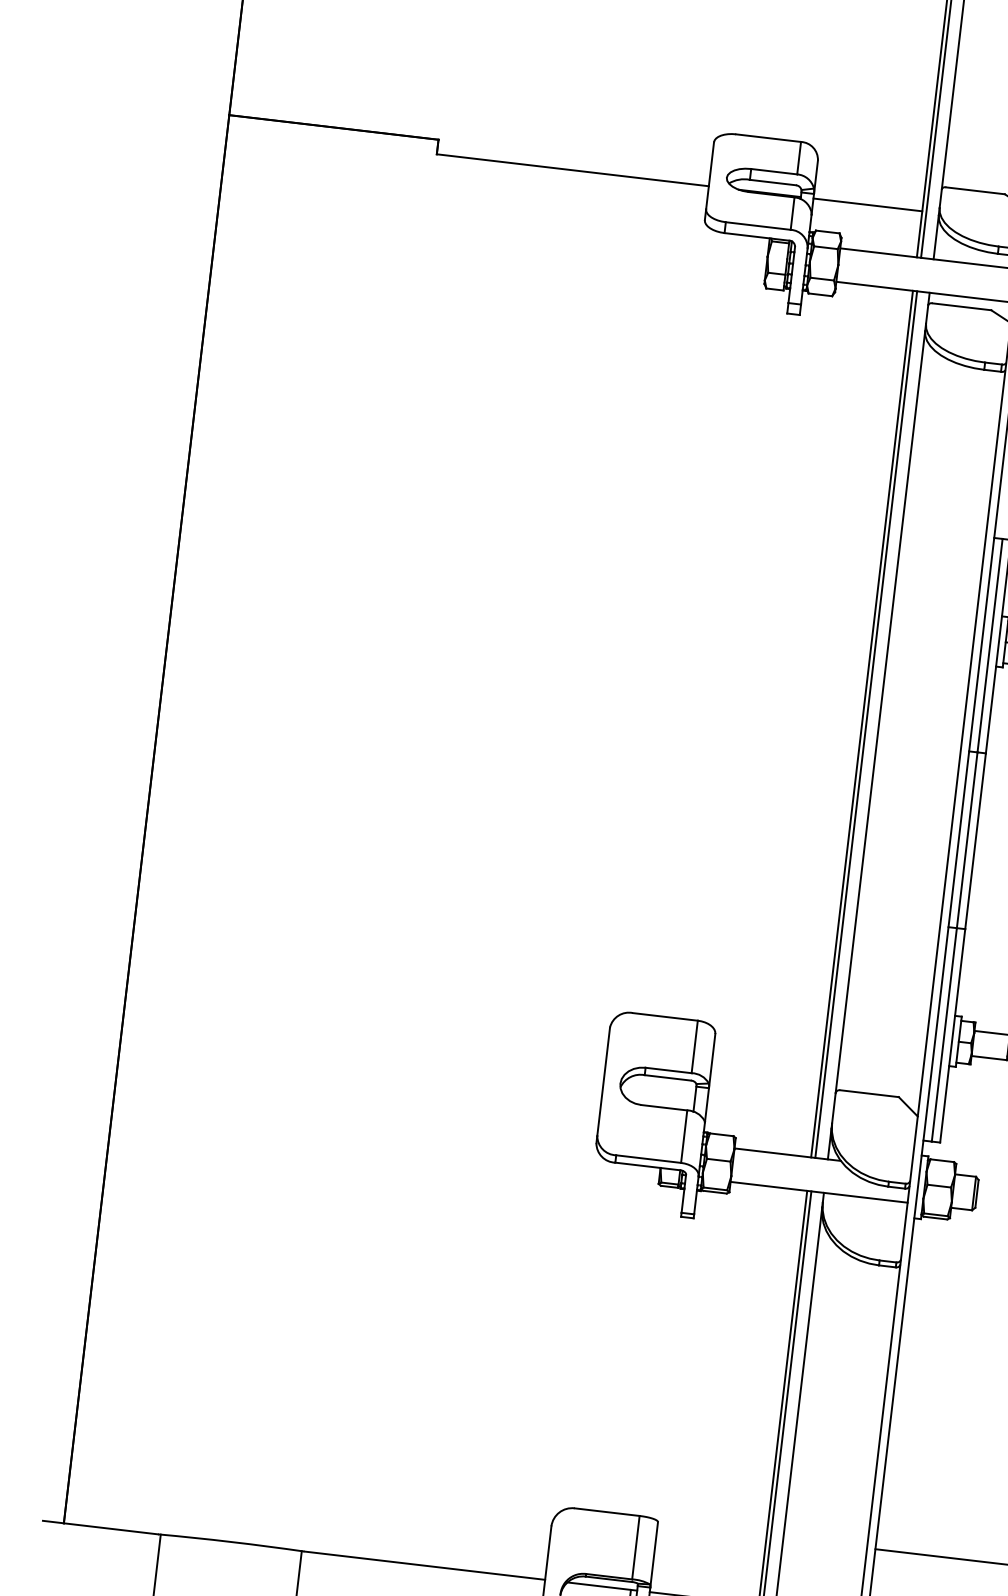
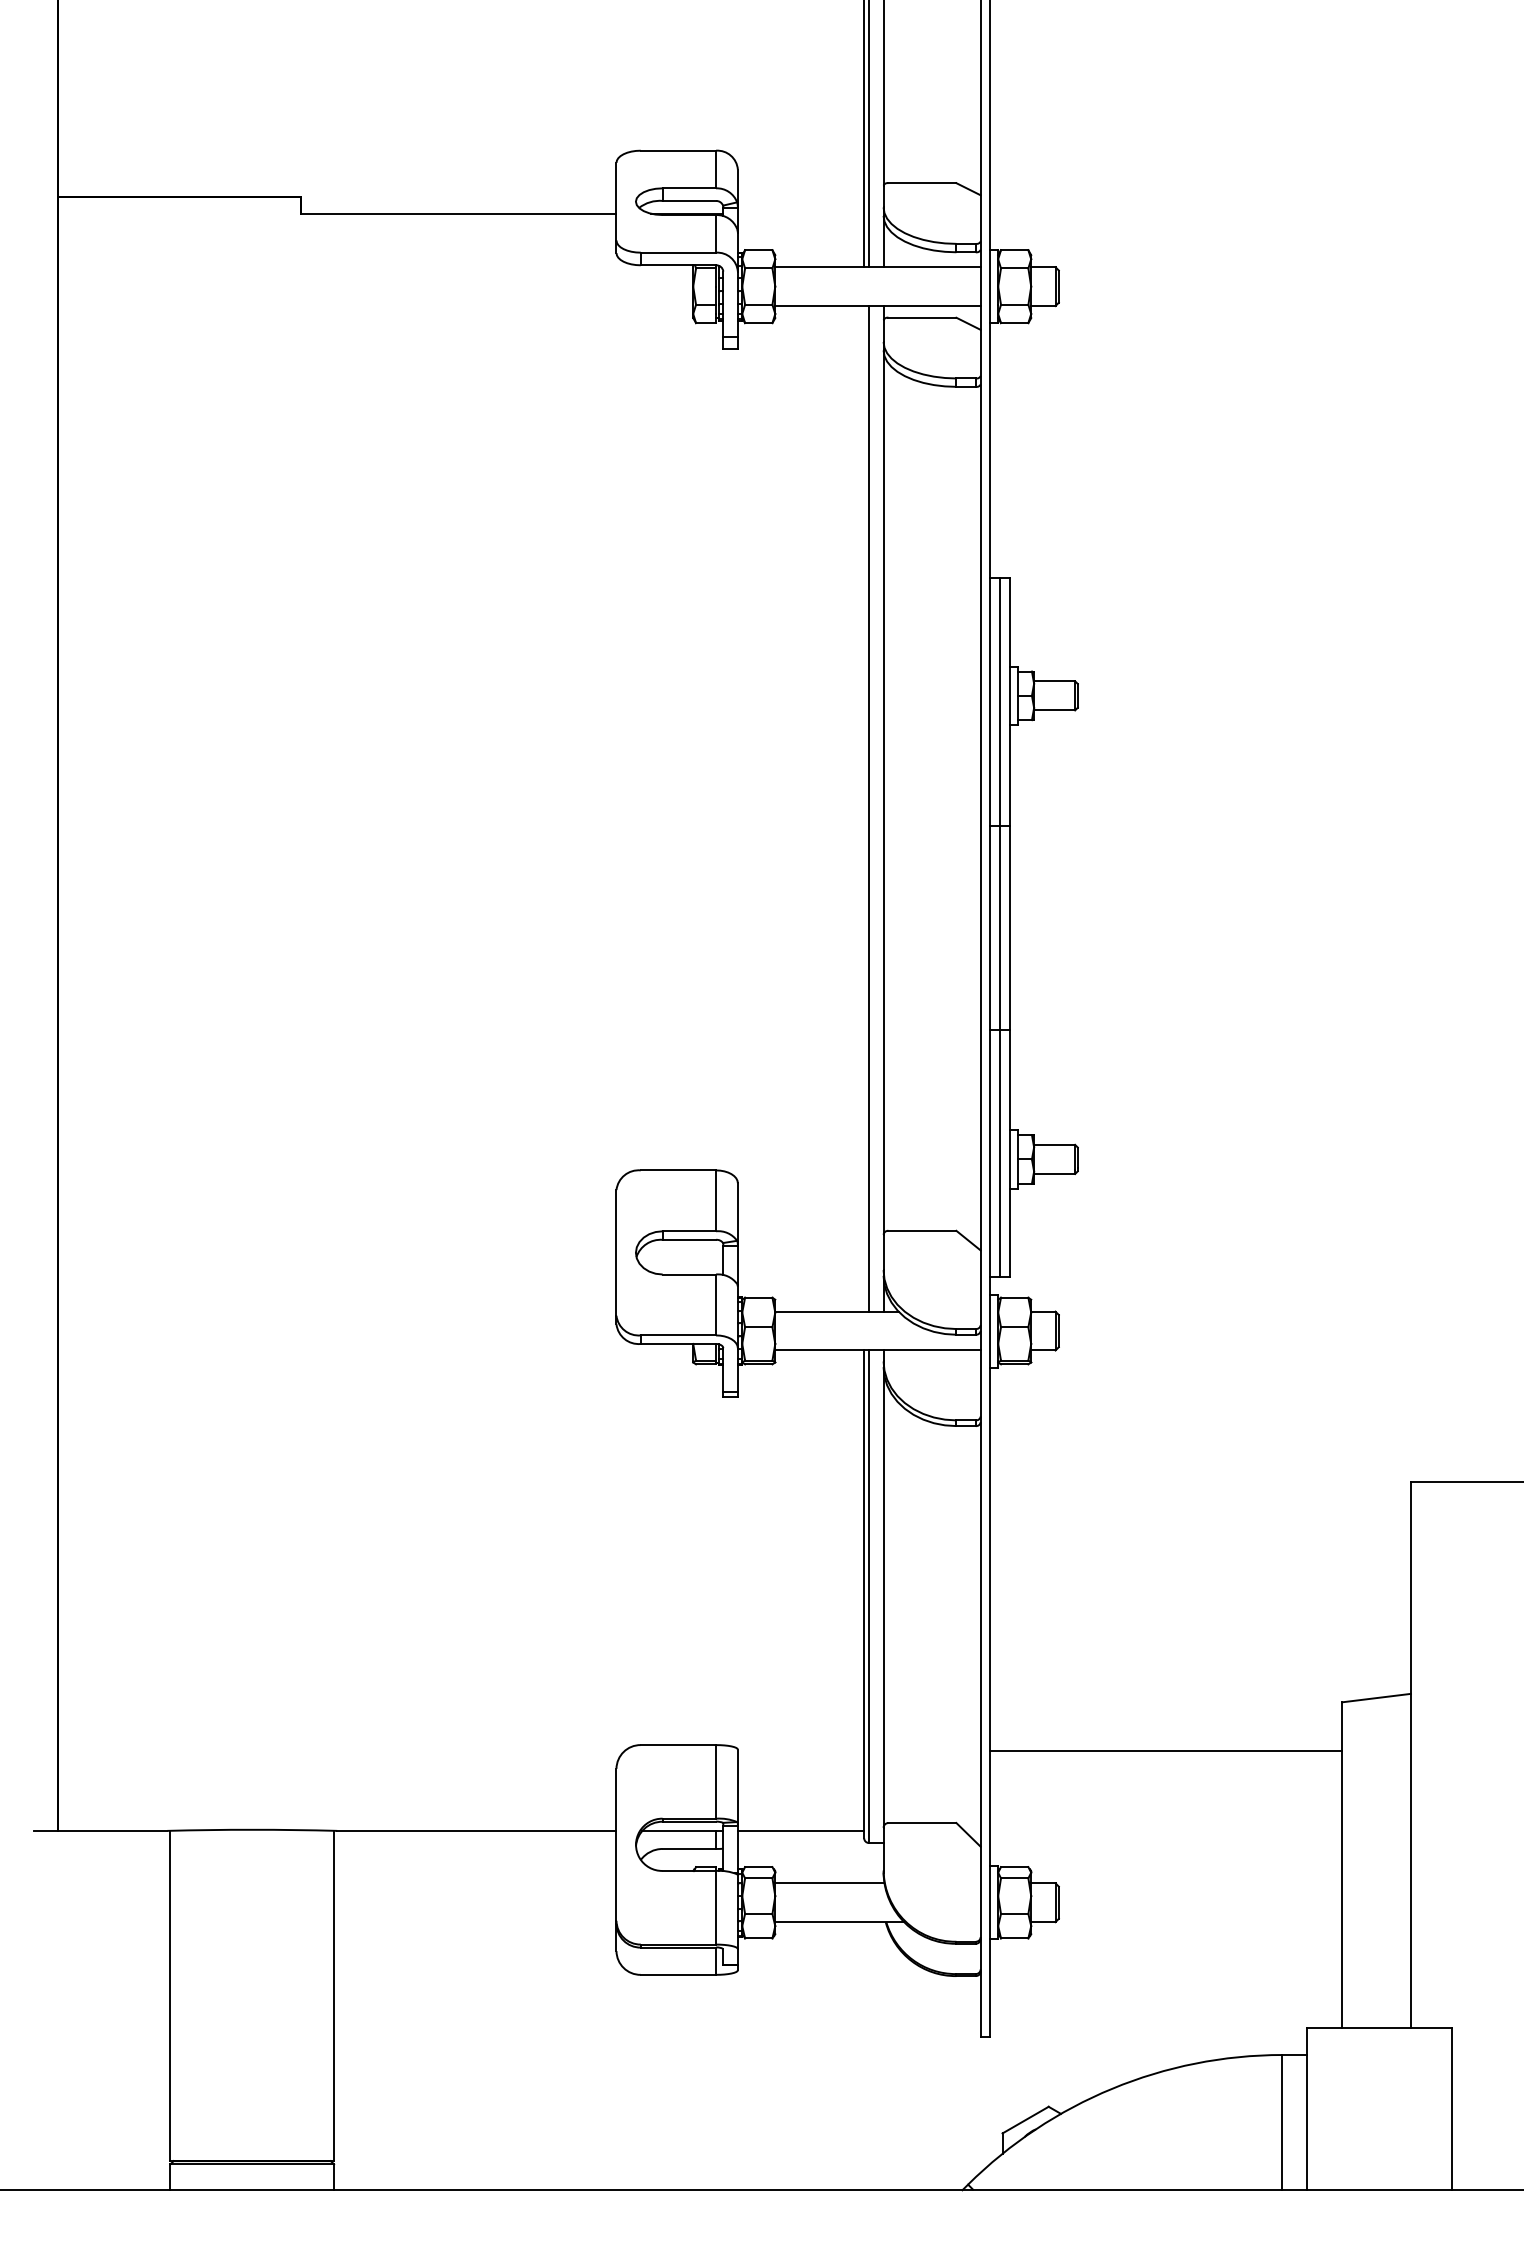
line: (867, 204) -> (800, 213), removed
line: (862, 723) -> (864, 808), removed

